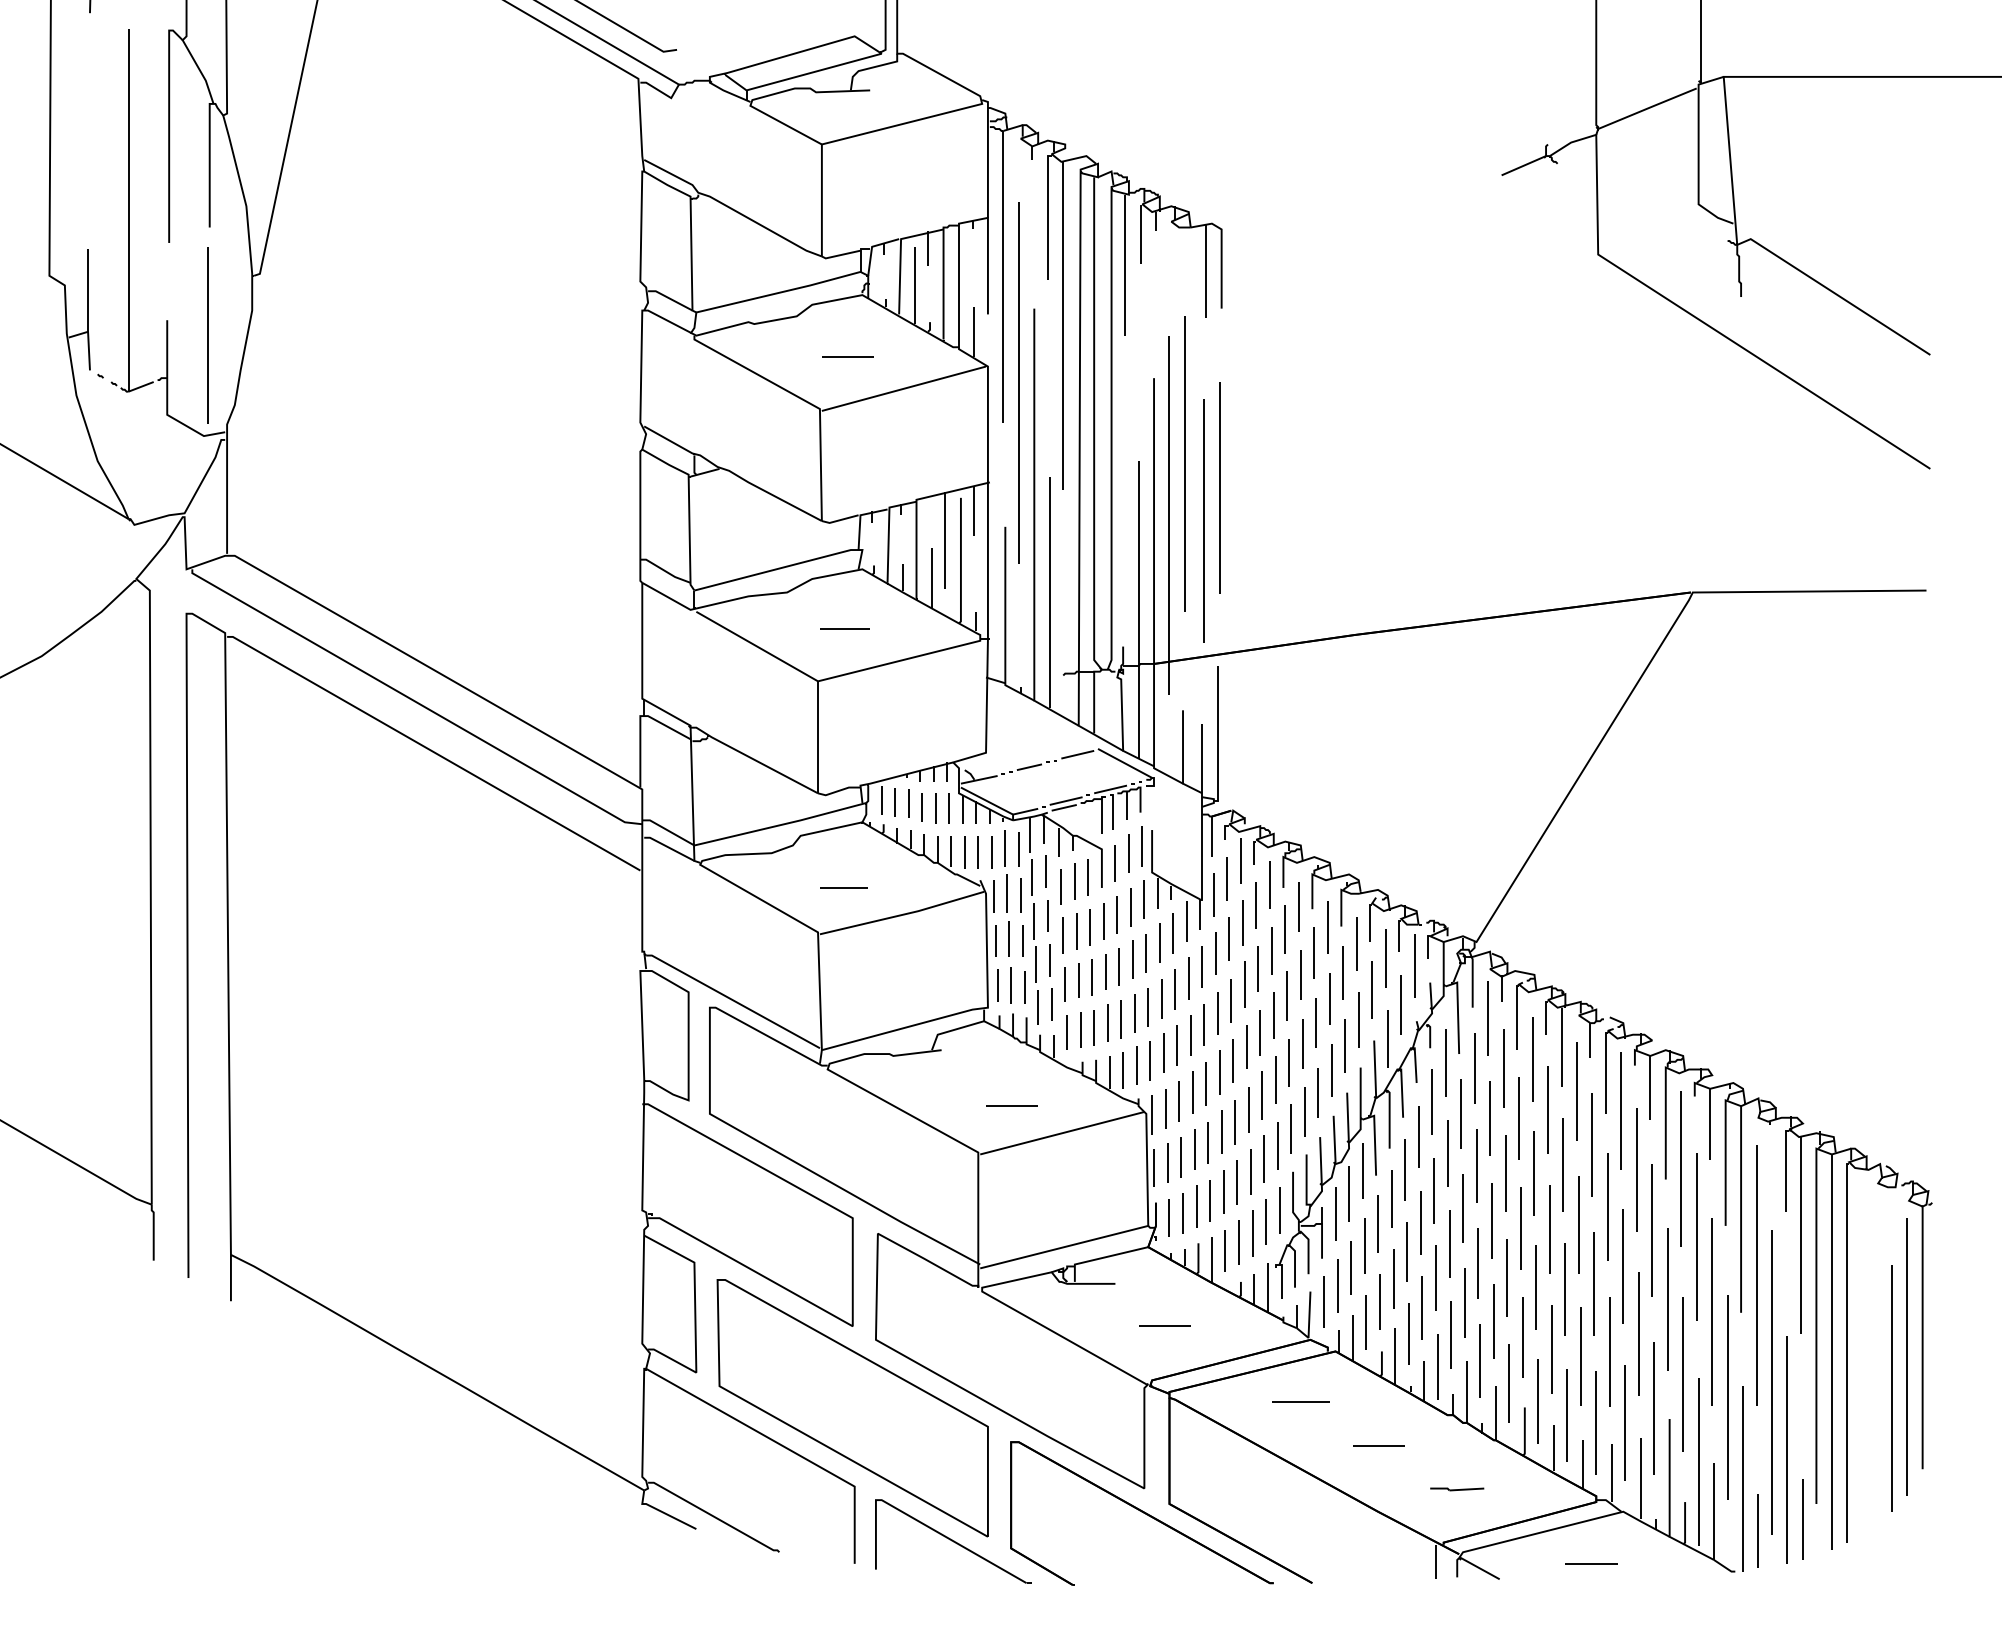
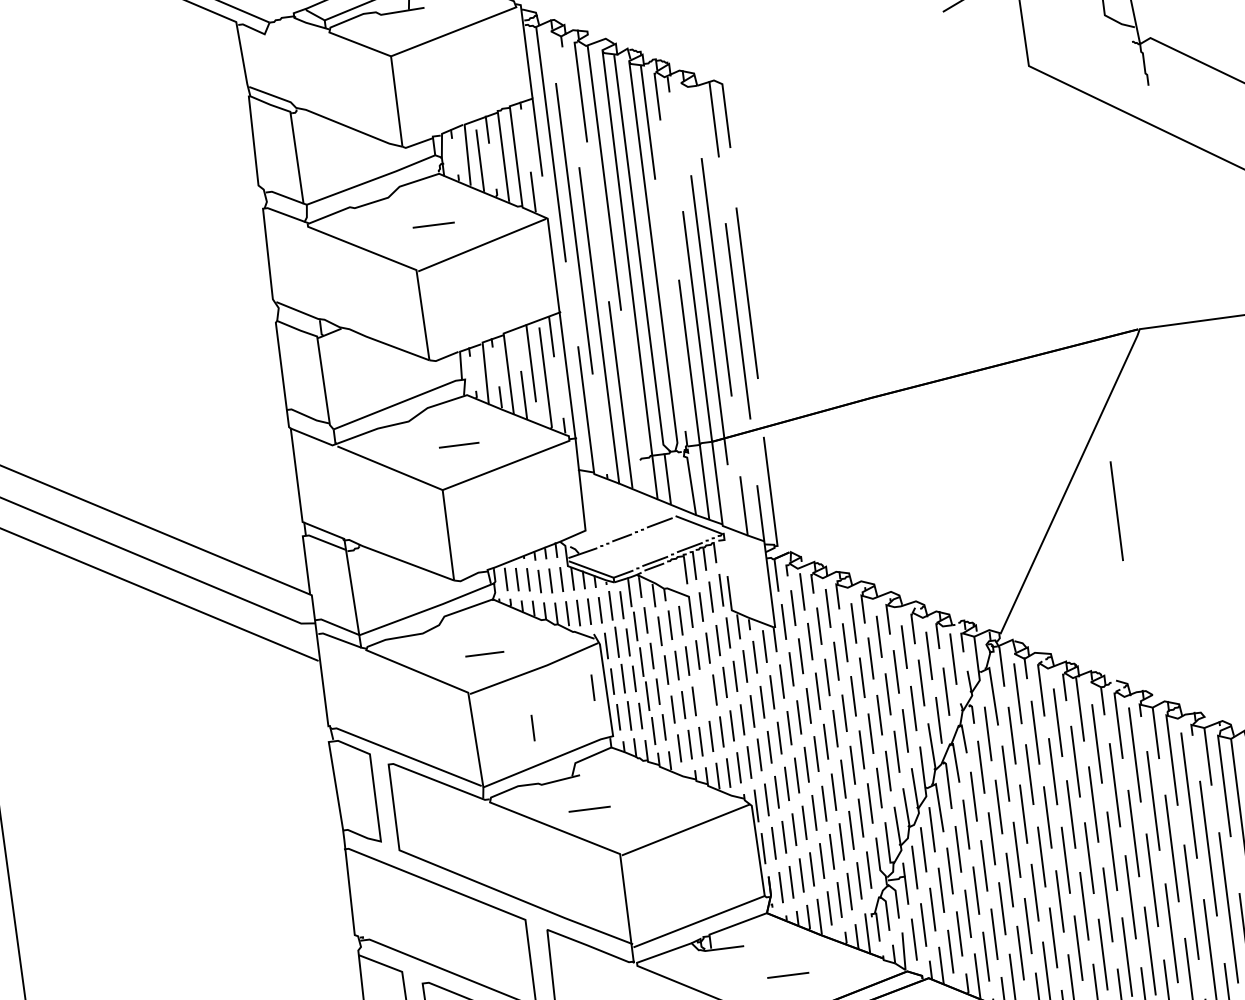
line: (1636, 810) -> (1116, 510), added
line: (970, 945) -> (592, 687), added
line: (1105, 971) -> (704, 694), removed
line: (891, 985) -> (533, 728), added
line: (1011, 1105) -> (589, 808), moved

